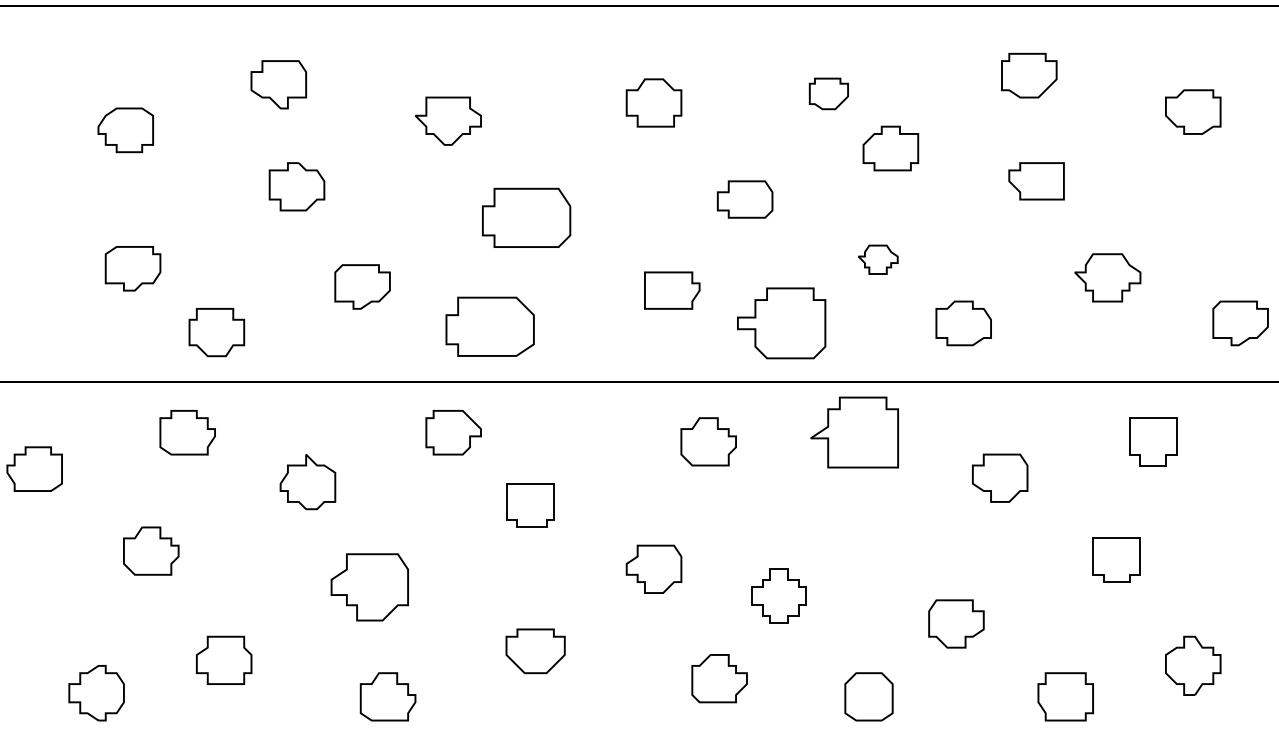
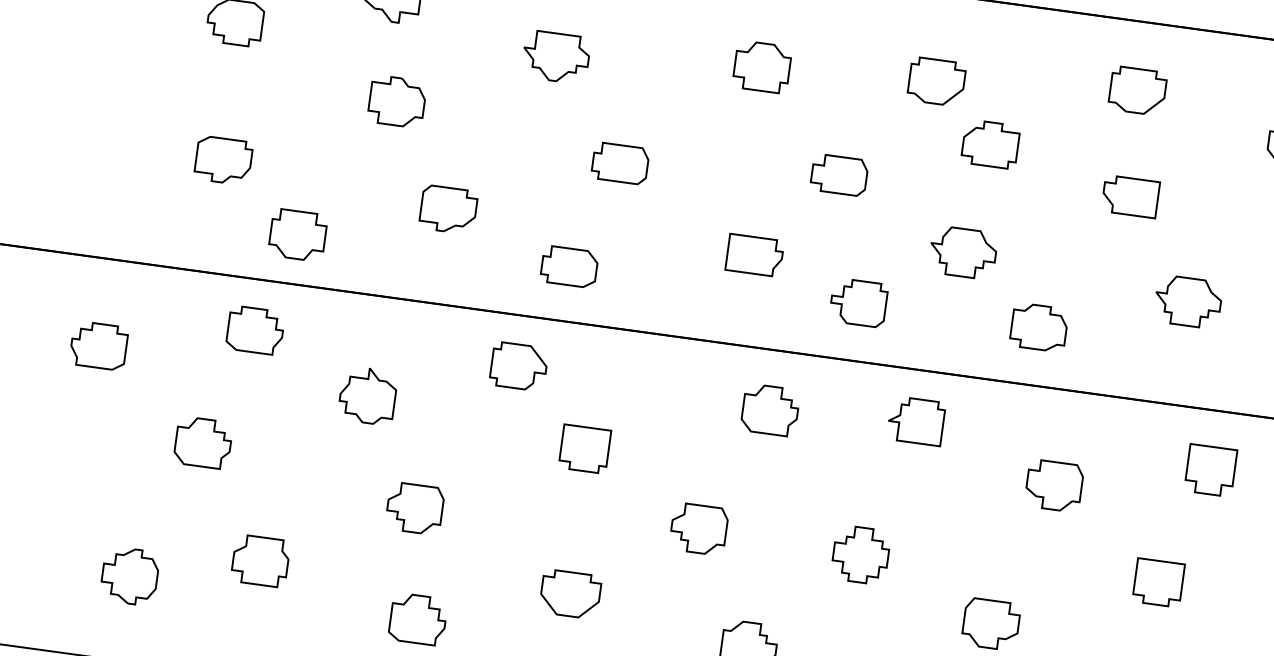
part: (828, 93) -> (936, 81), size x1.43
part: (526, 217) -> (620, 163), size x0.62
part: (877, 259) -> (962, 252), size x1.67
part: (781, 323) -> (858, 302), size x0.62
part: (489, 327) -> (568, 267), size x0.62
part: (854, 432) -> (916, 420), size x0.62
part: (369, 587) -> (414, 508), size x0.71
part: (778, 595) -> (860, 554), moved

